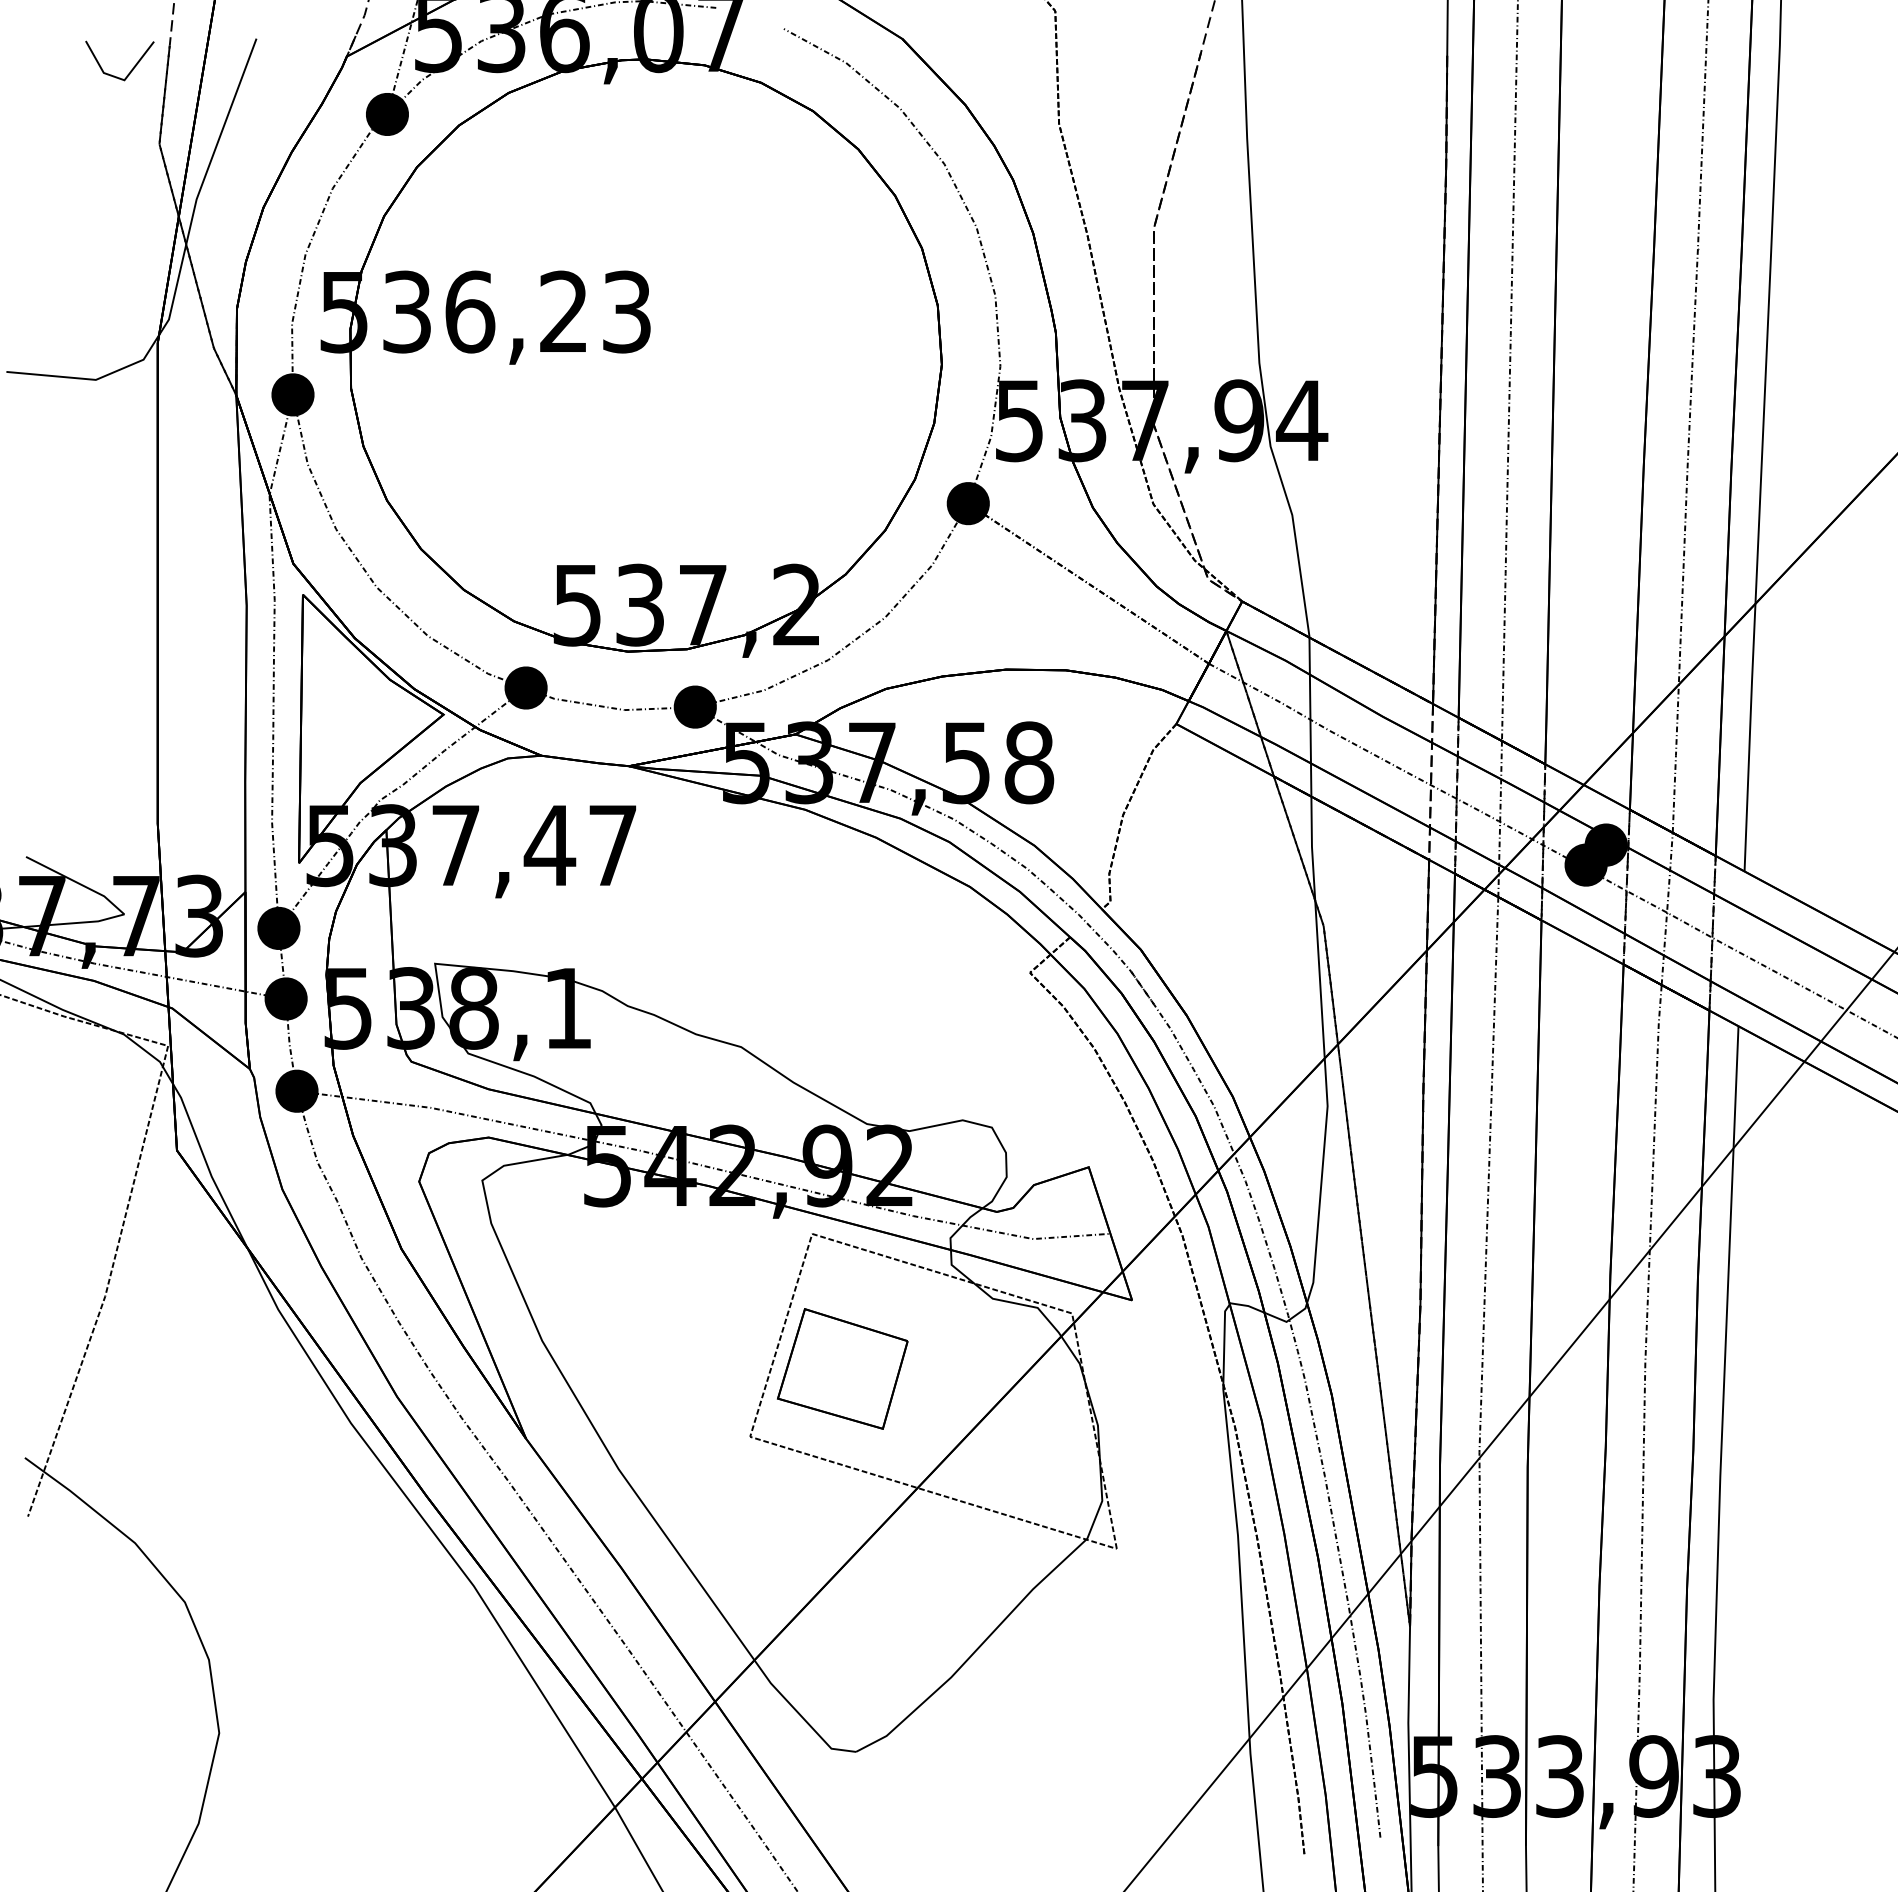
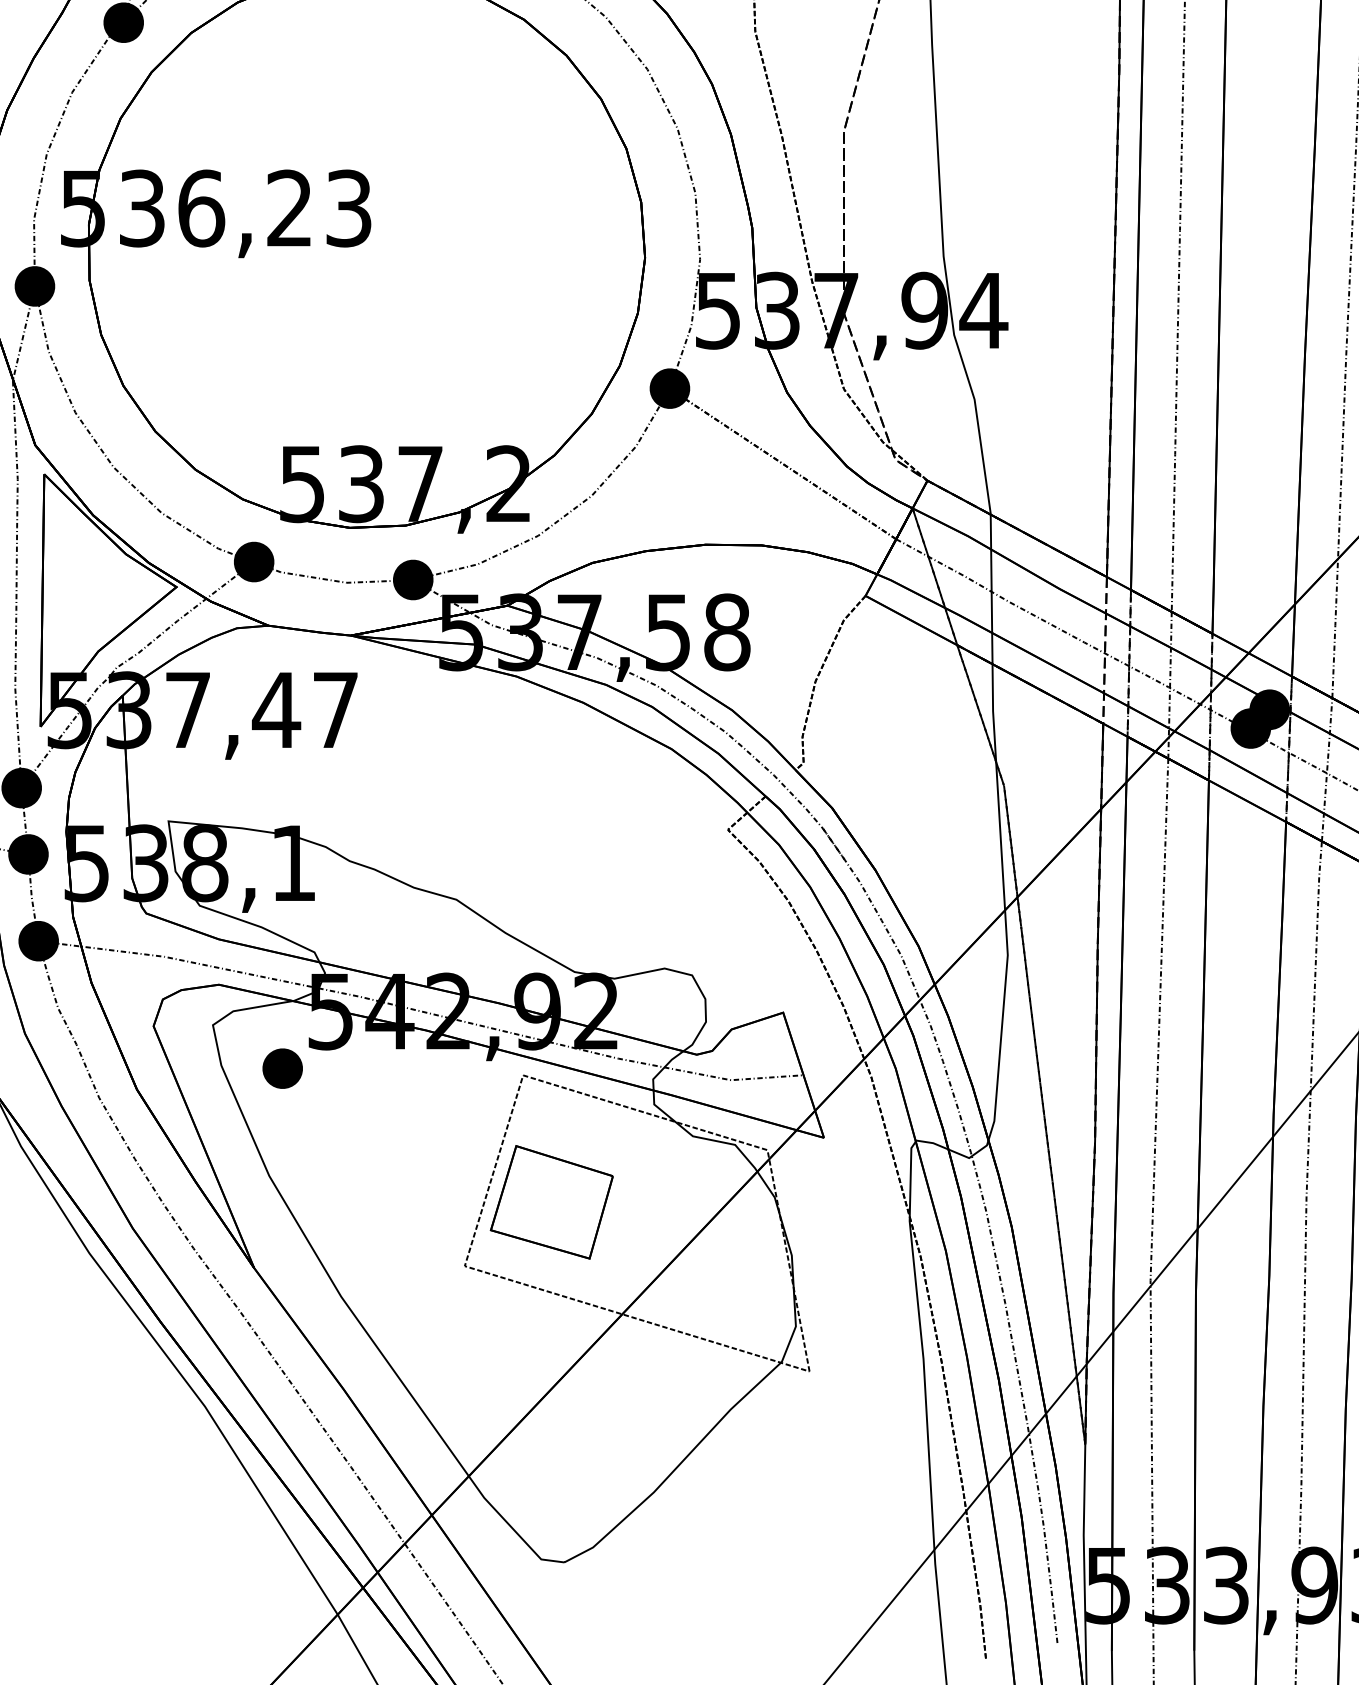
part: (556, 1226) -> (282, 1068), added

